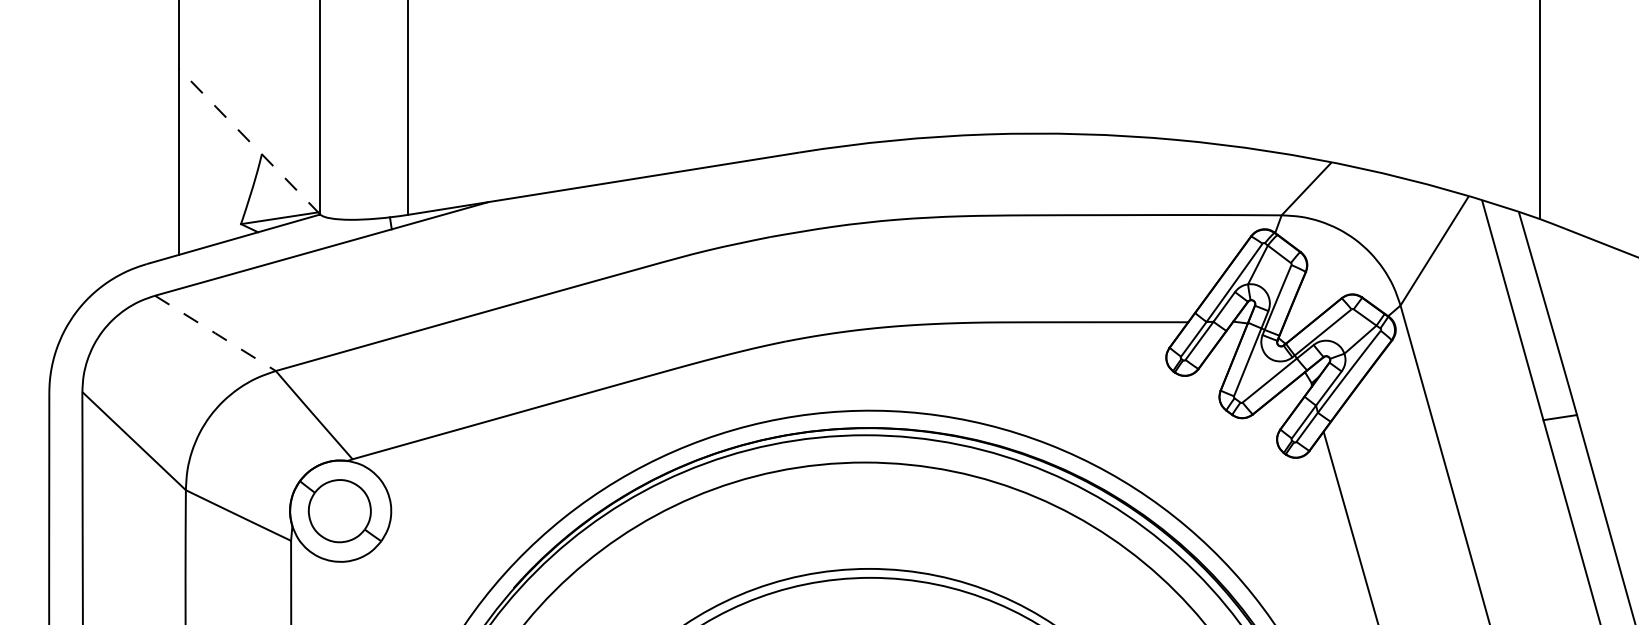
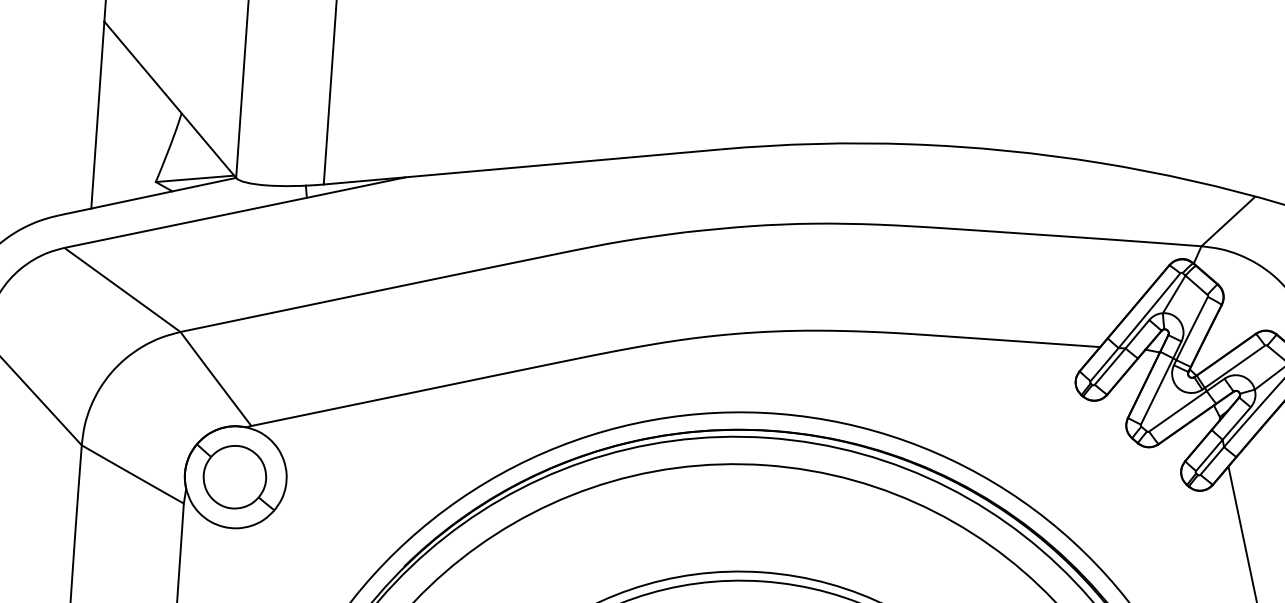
line: (249, 141) -> (170, 99), dashed -> solid
line: (215, 333) -> (122, 290), dashed -> solid

